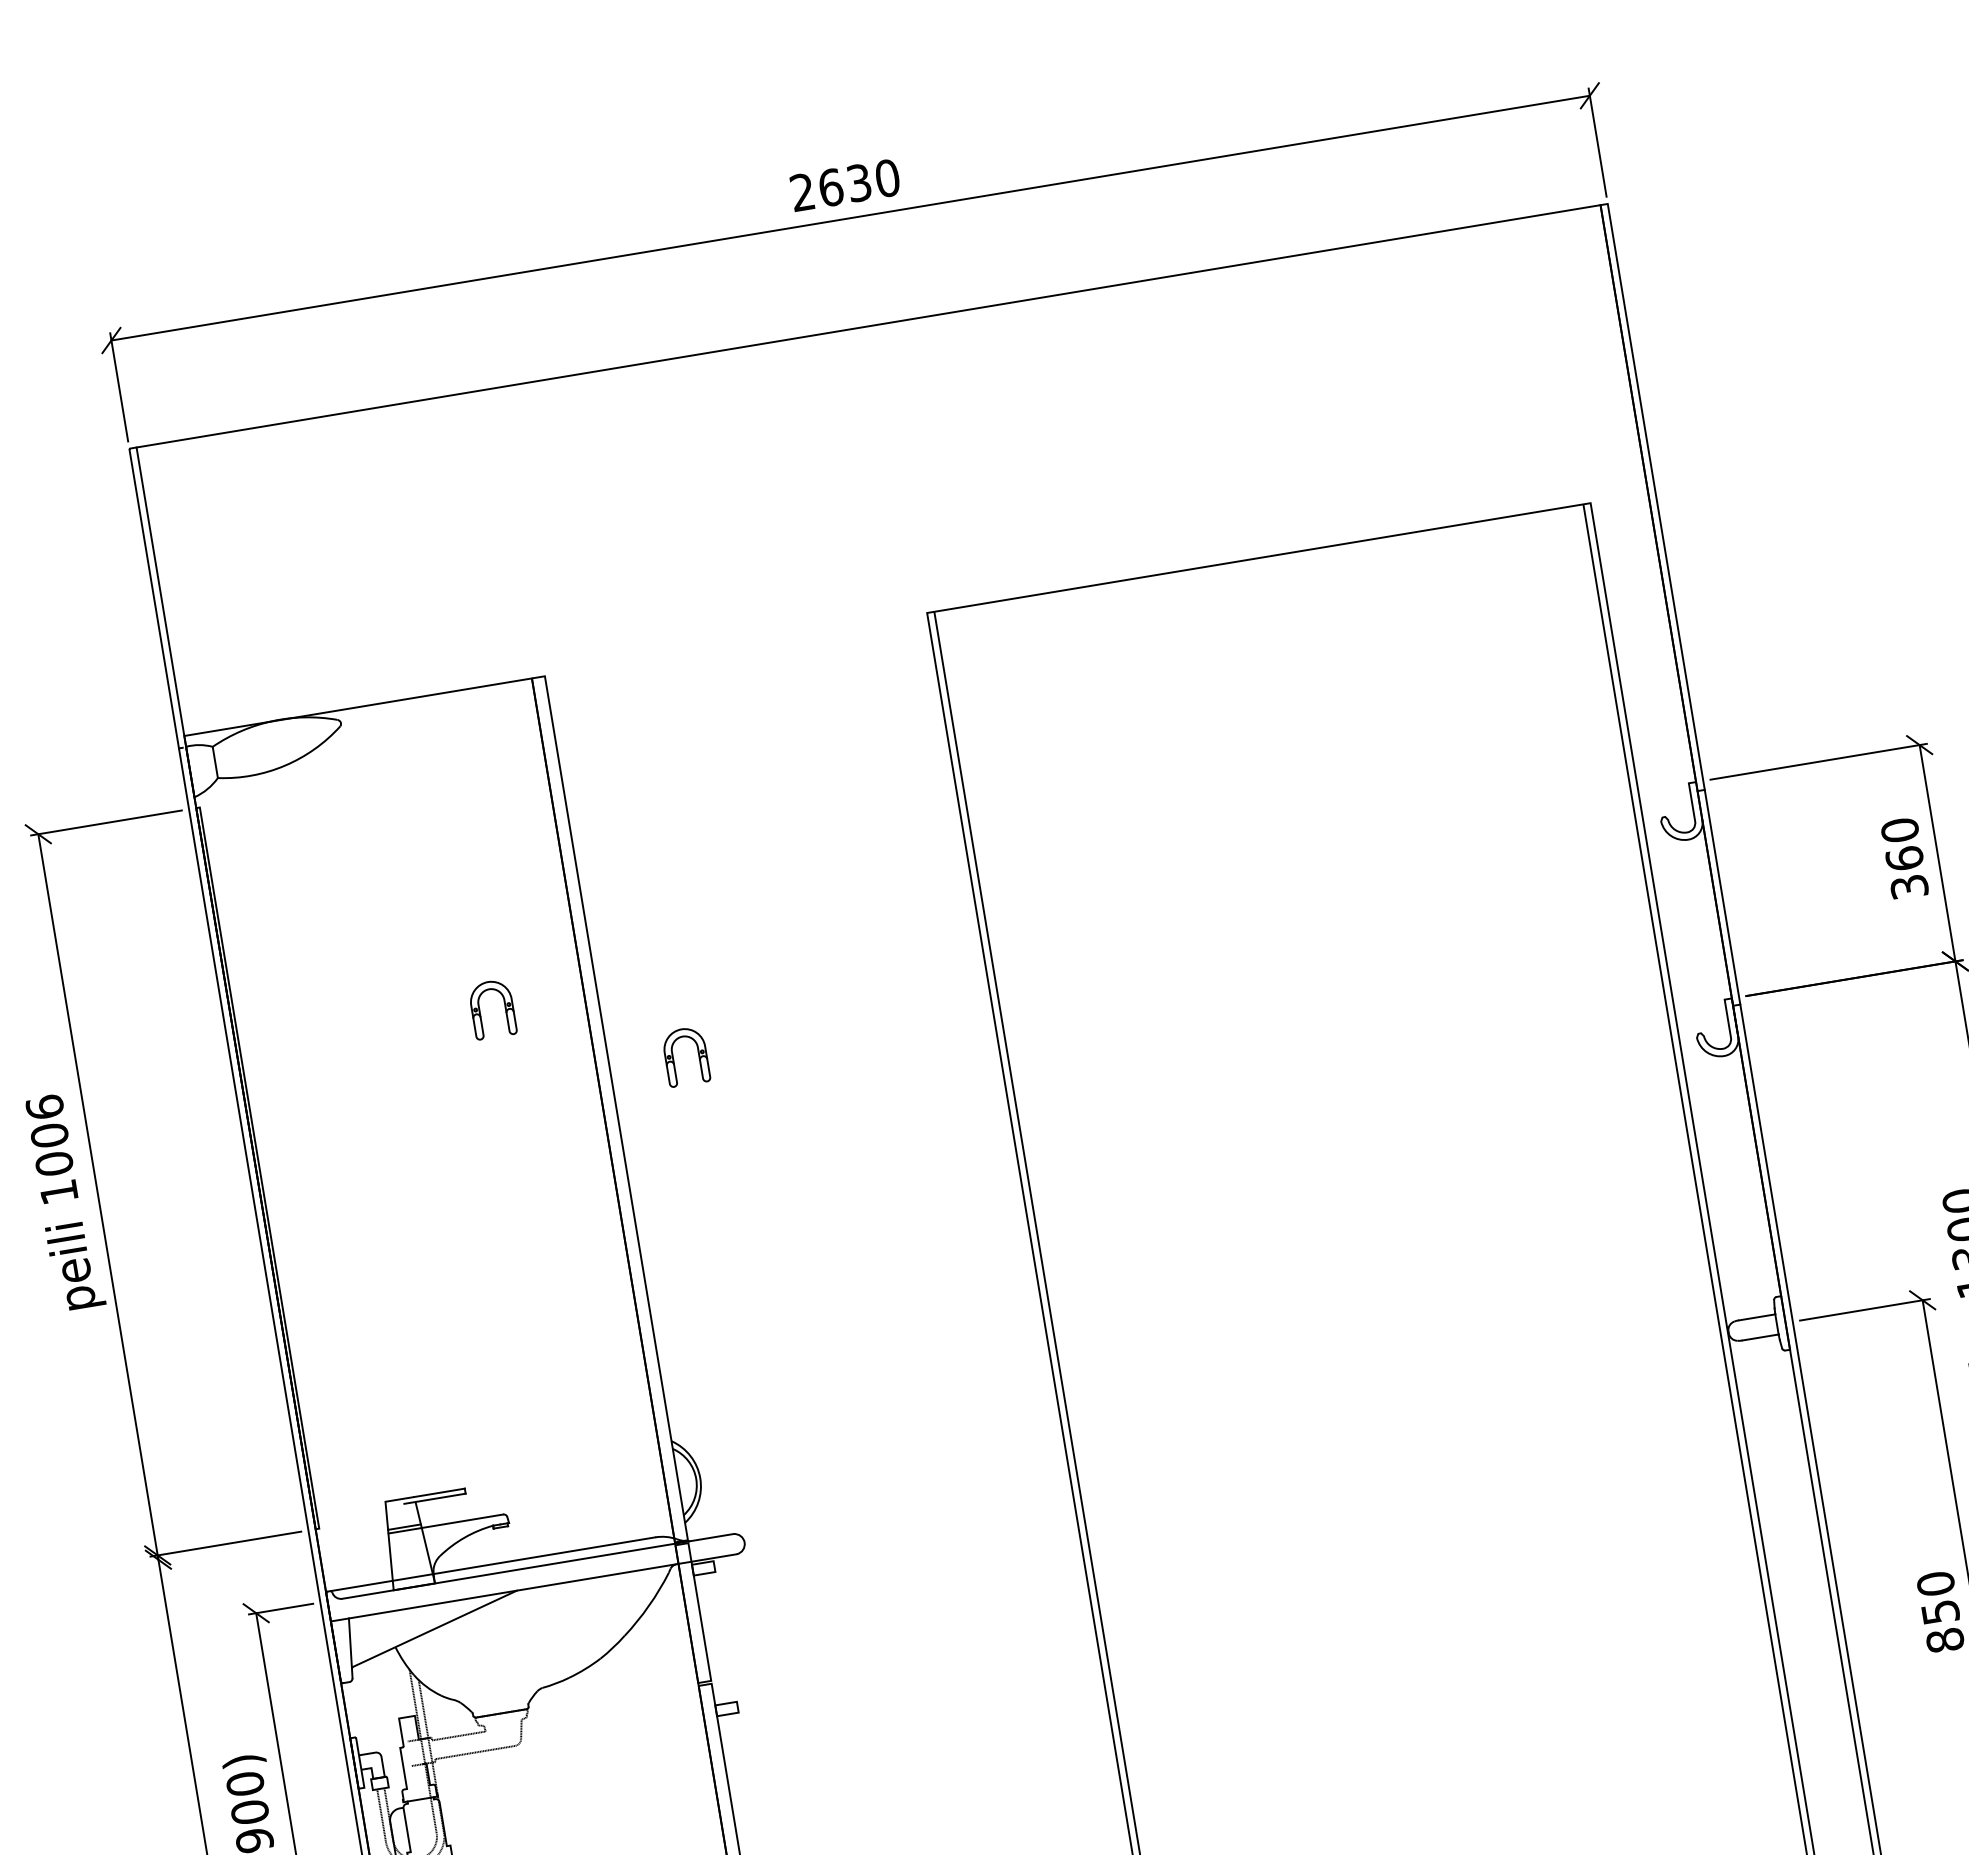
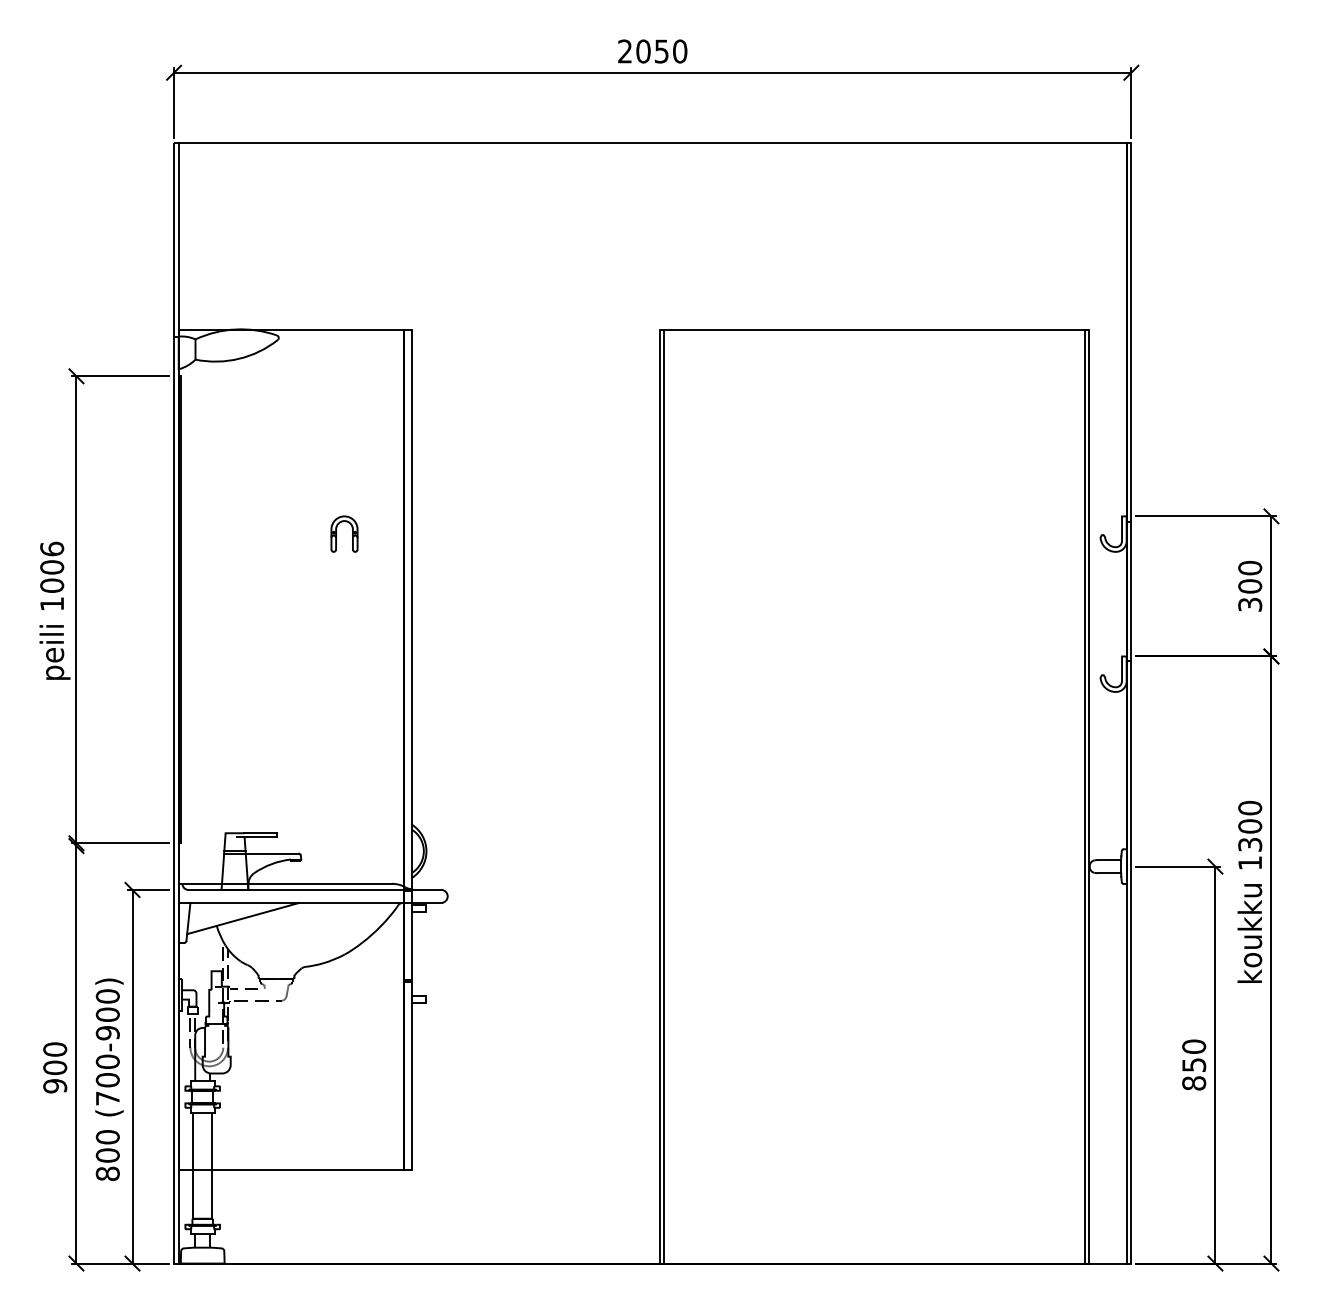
text: (844, 185) -> (652, 51), 2630 -> 2050
text: (1903, 858) -> (1249, 586), 360 -> 300
part: (673, 1057) -> (453, 583), removed

